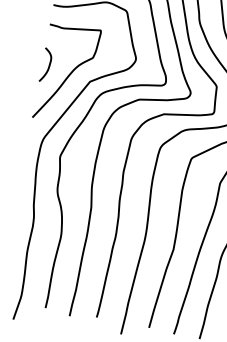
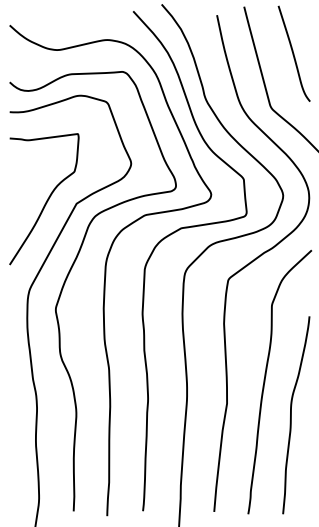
curve: (48, 65) -> (18, 192), removed

